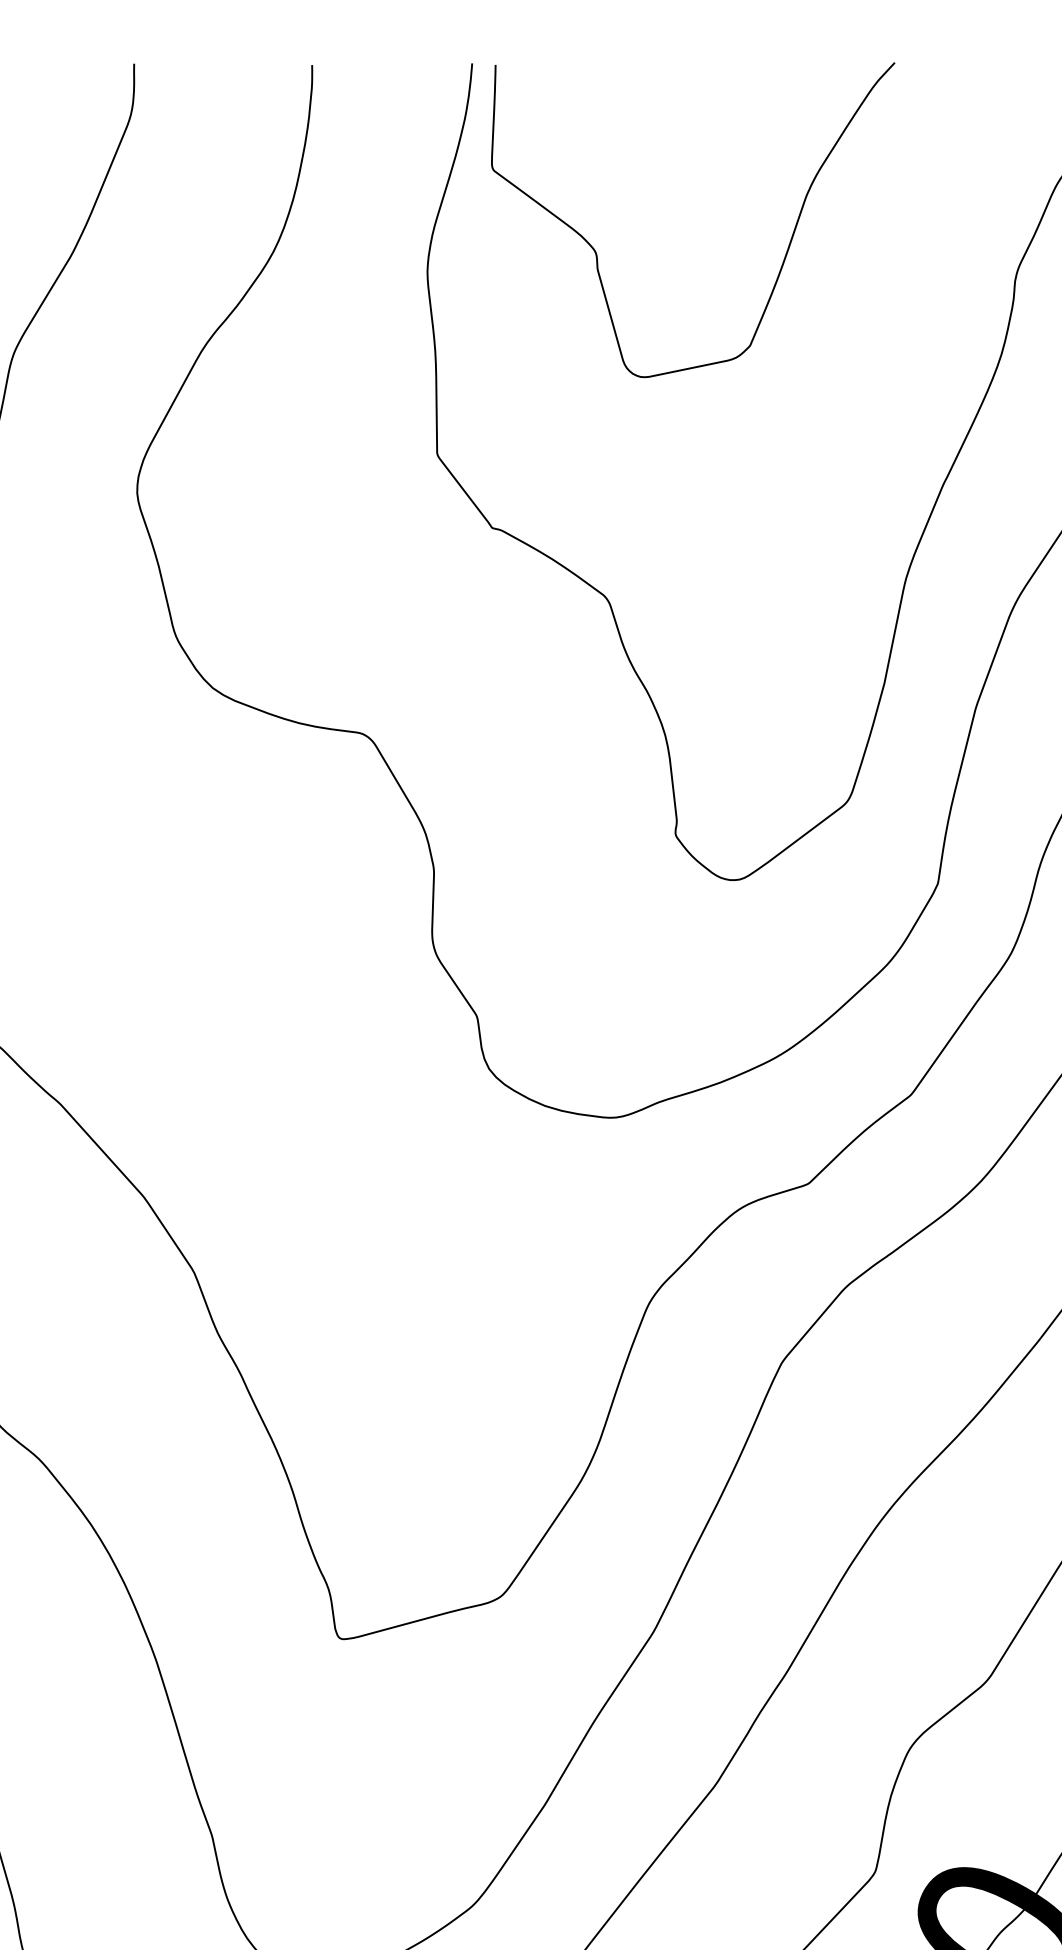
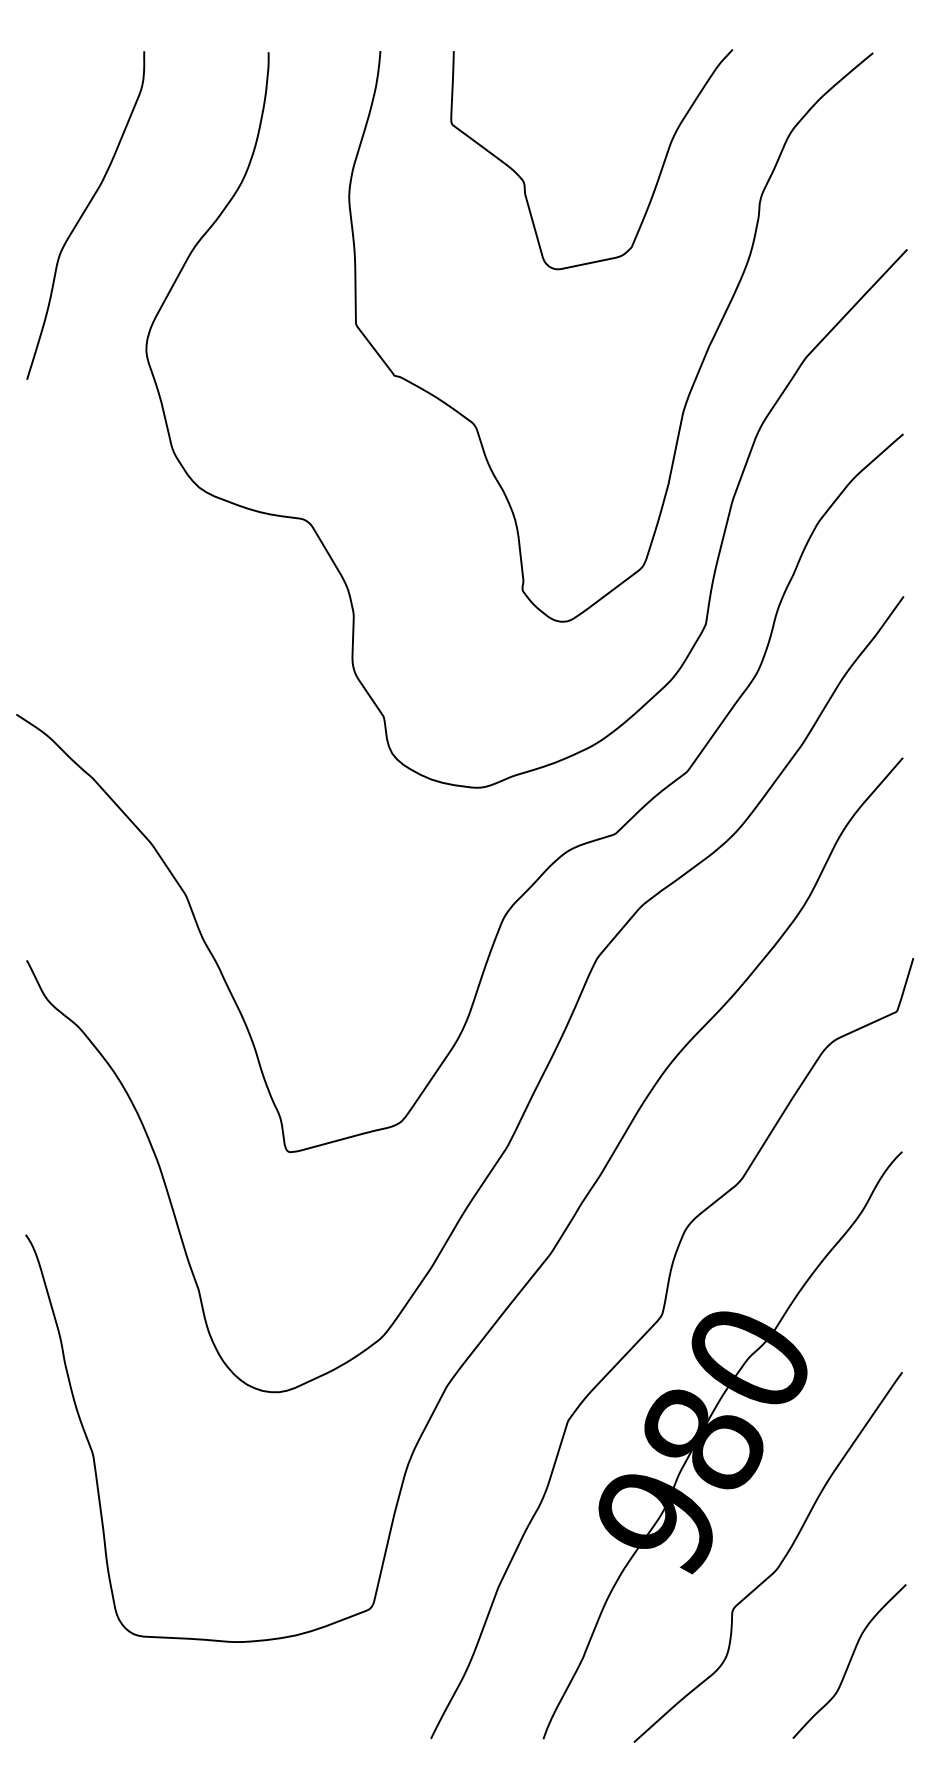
curve: (785, 251) -> (656, 181), moved

